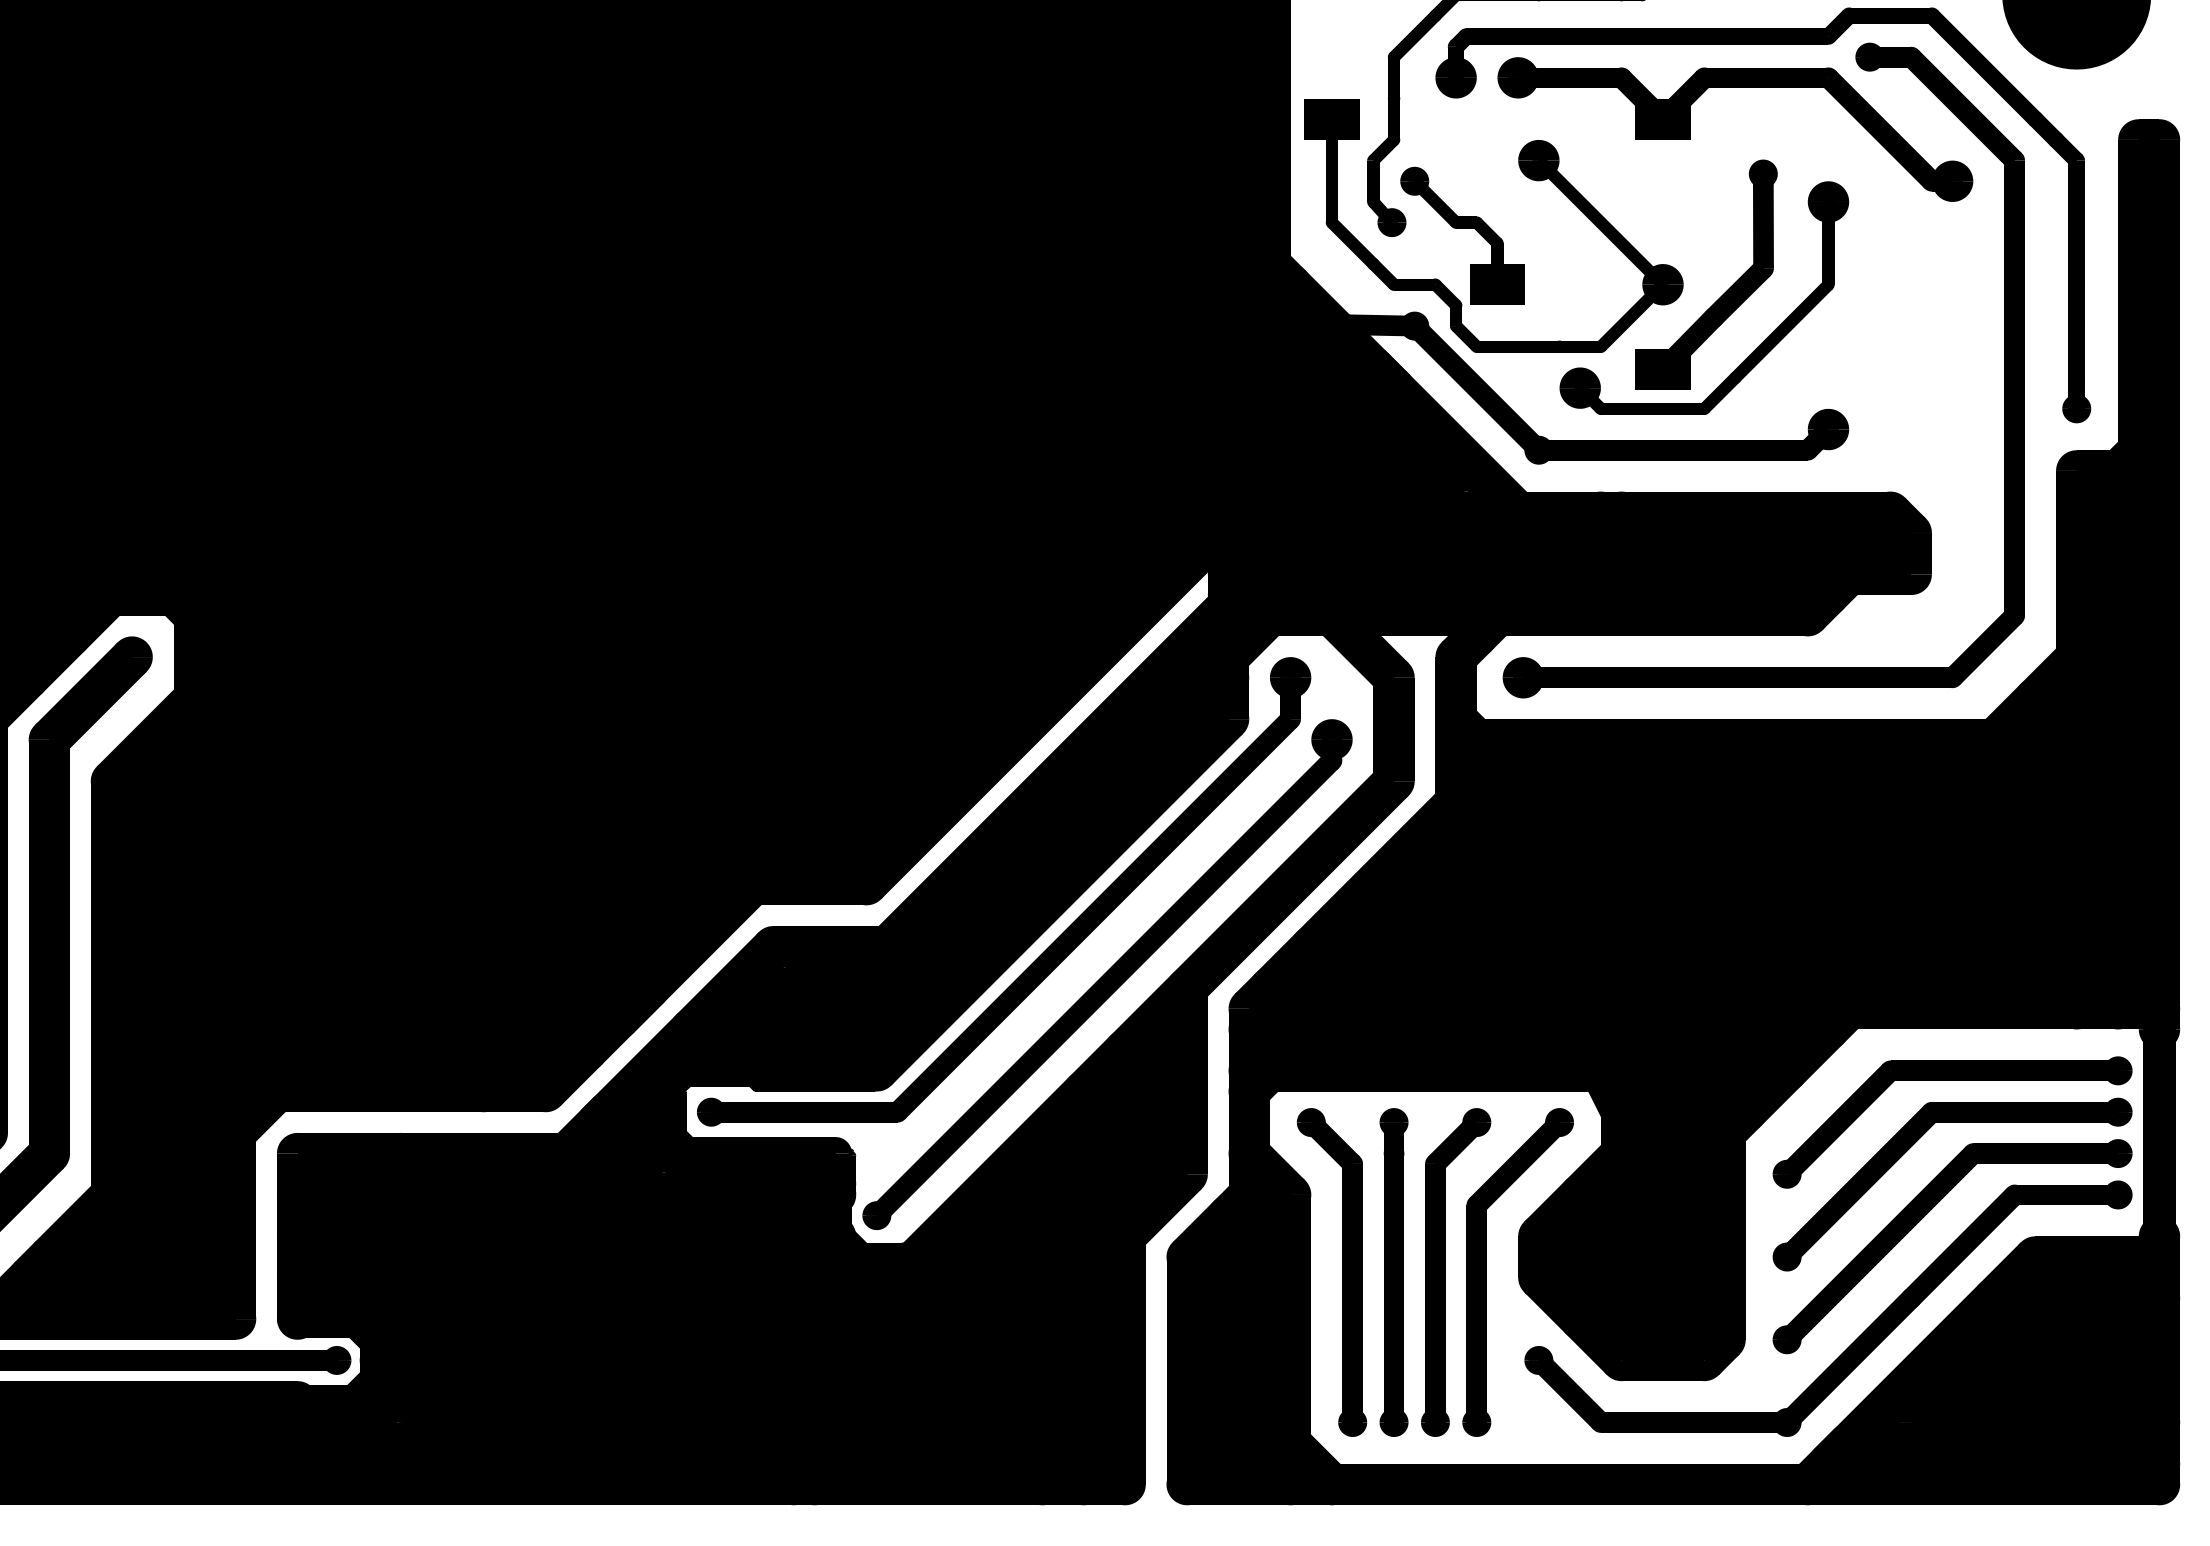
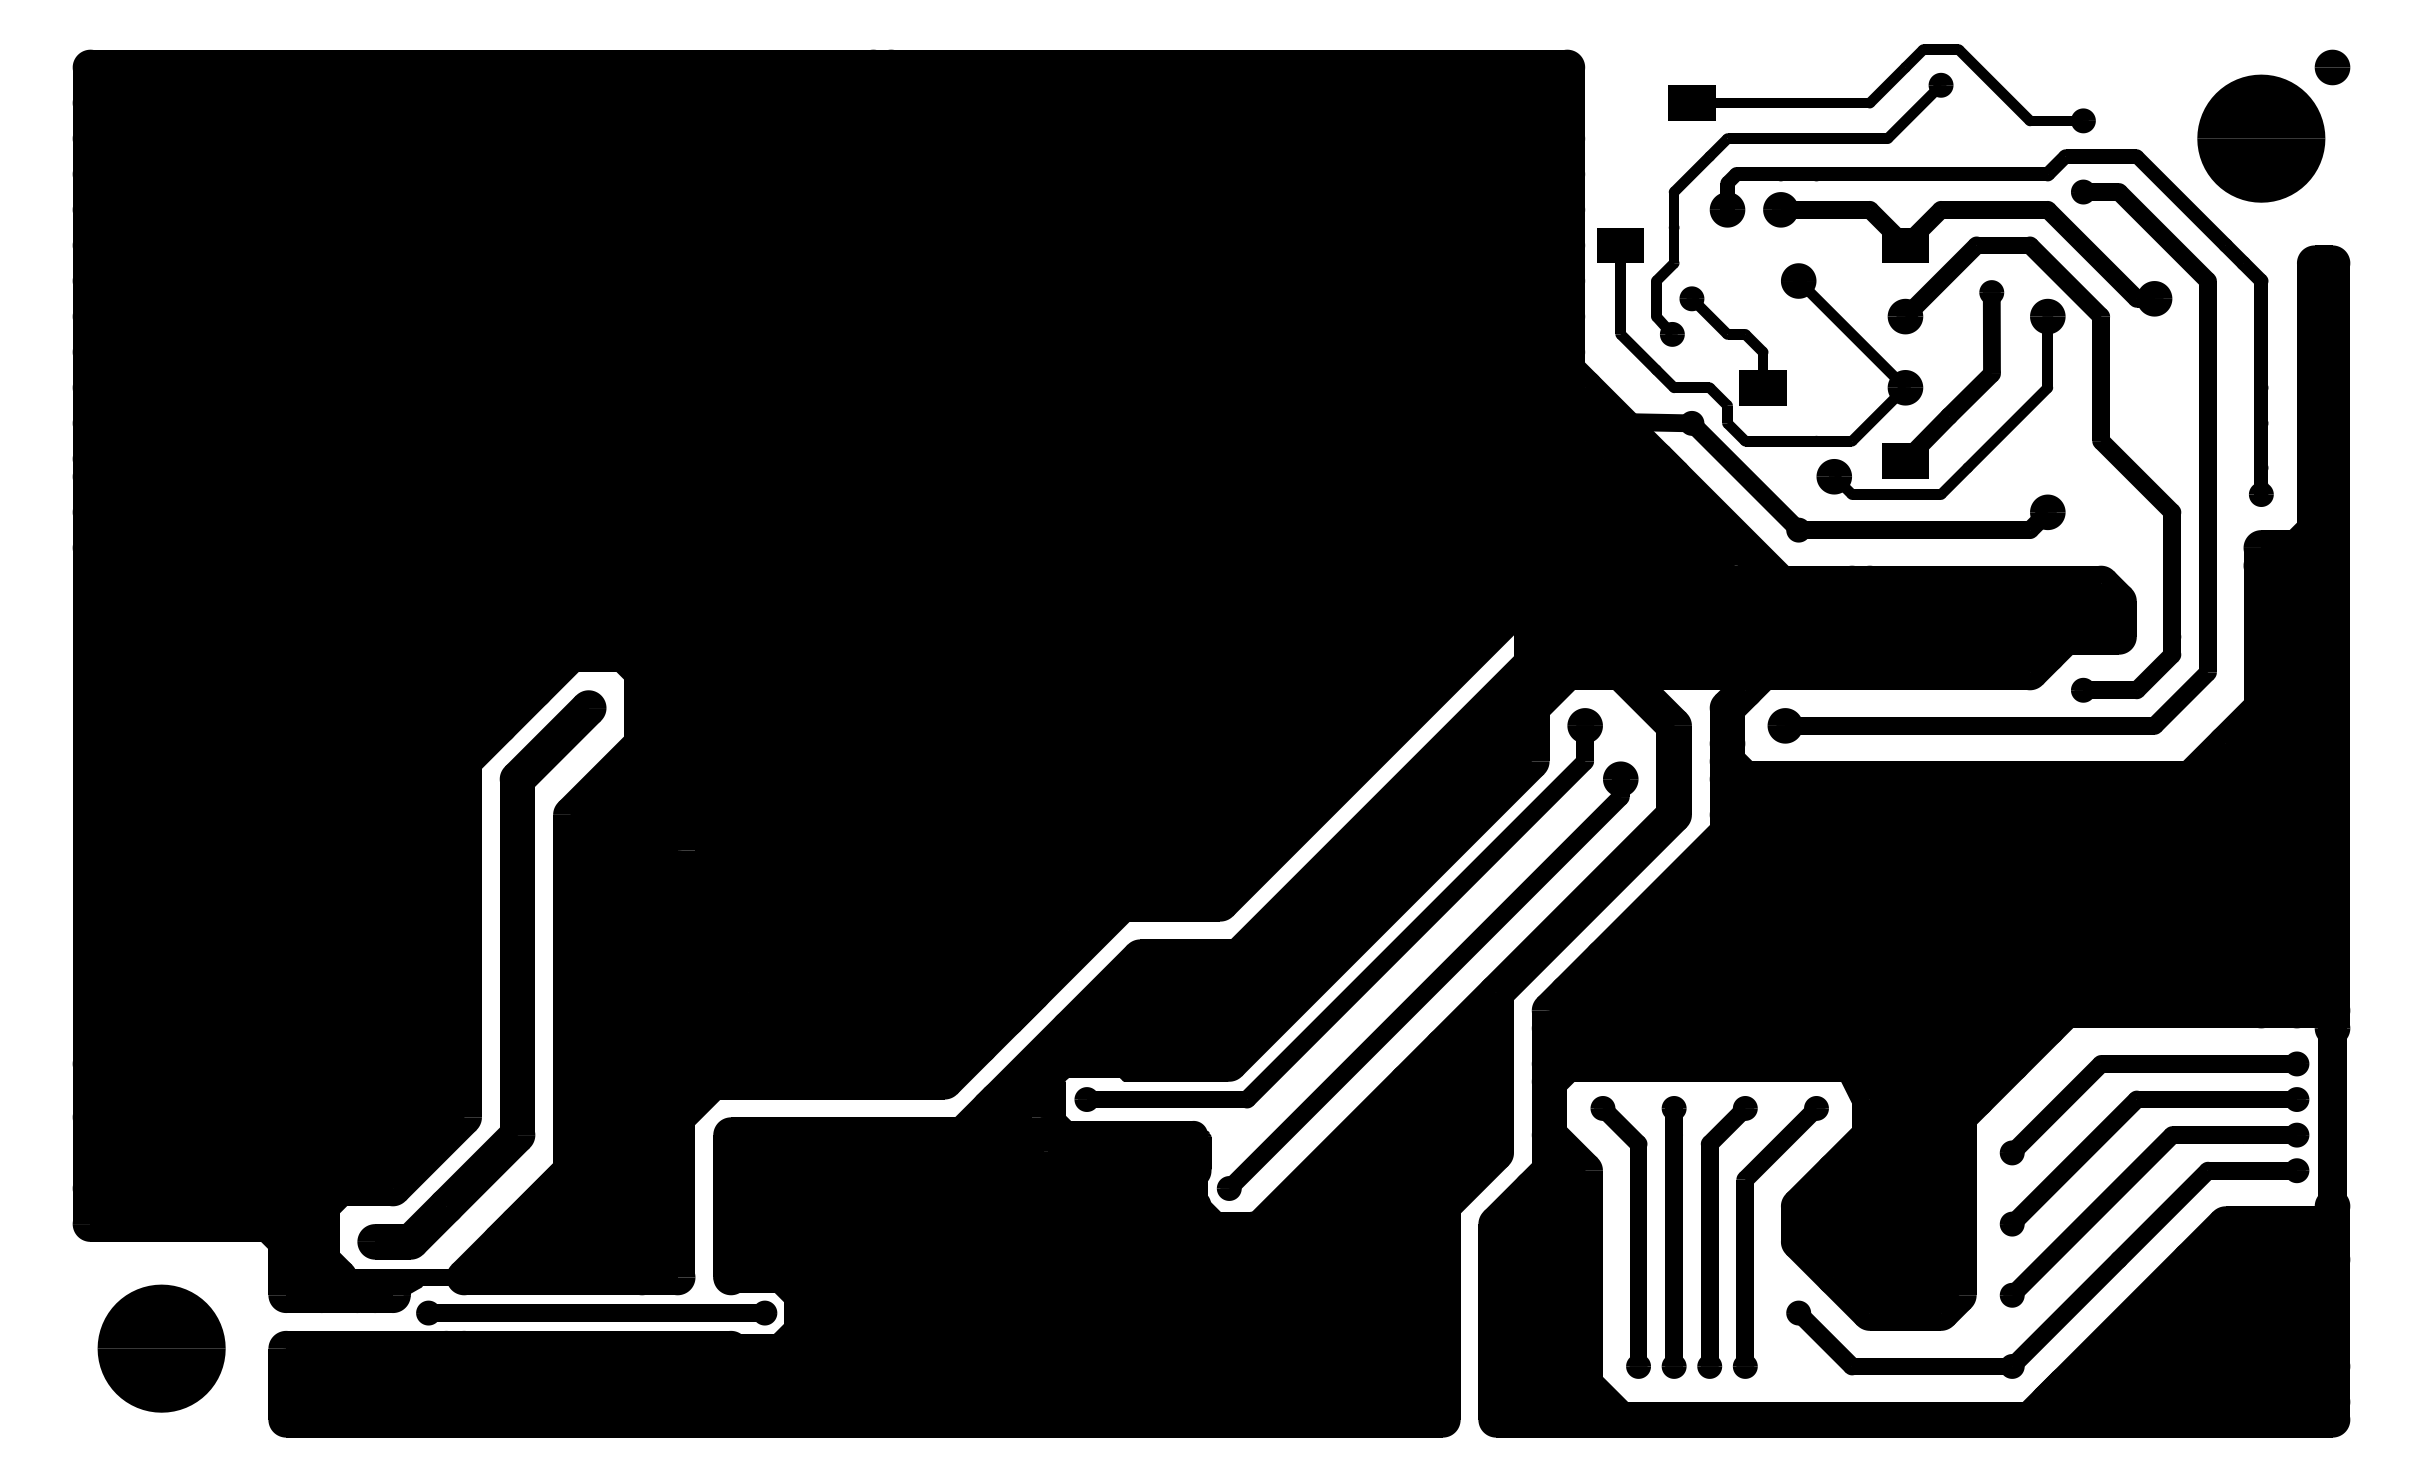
part: (1880, 349) -> (2092, 443), added

